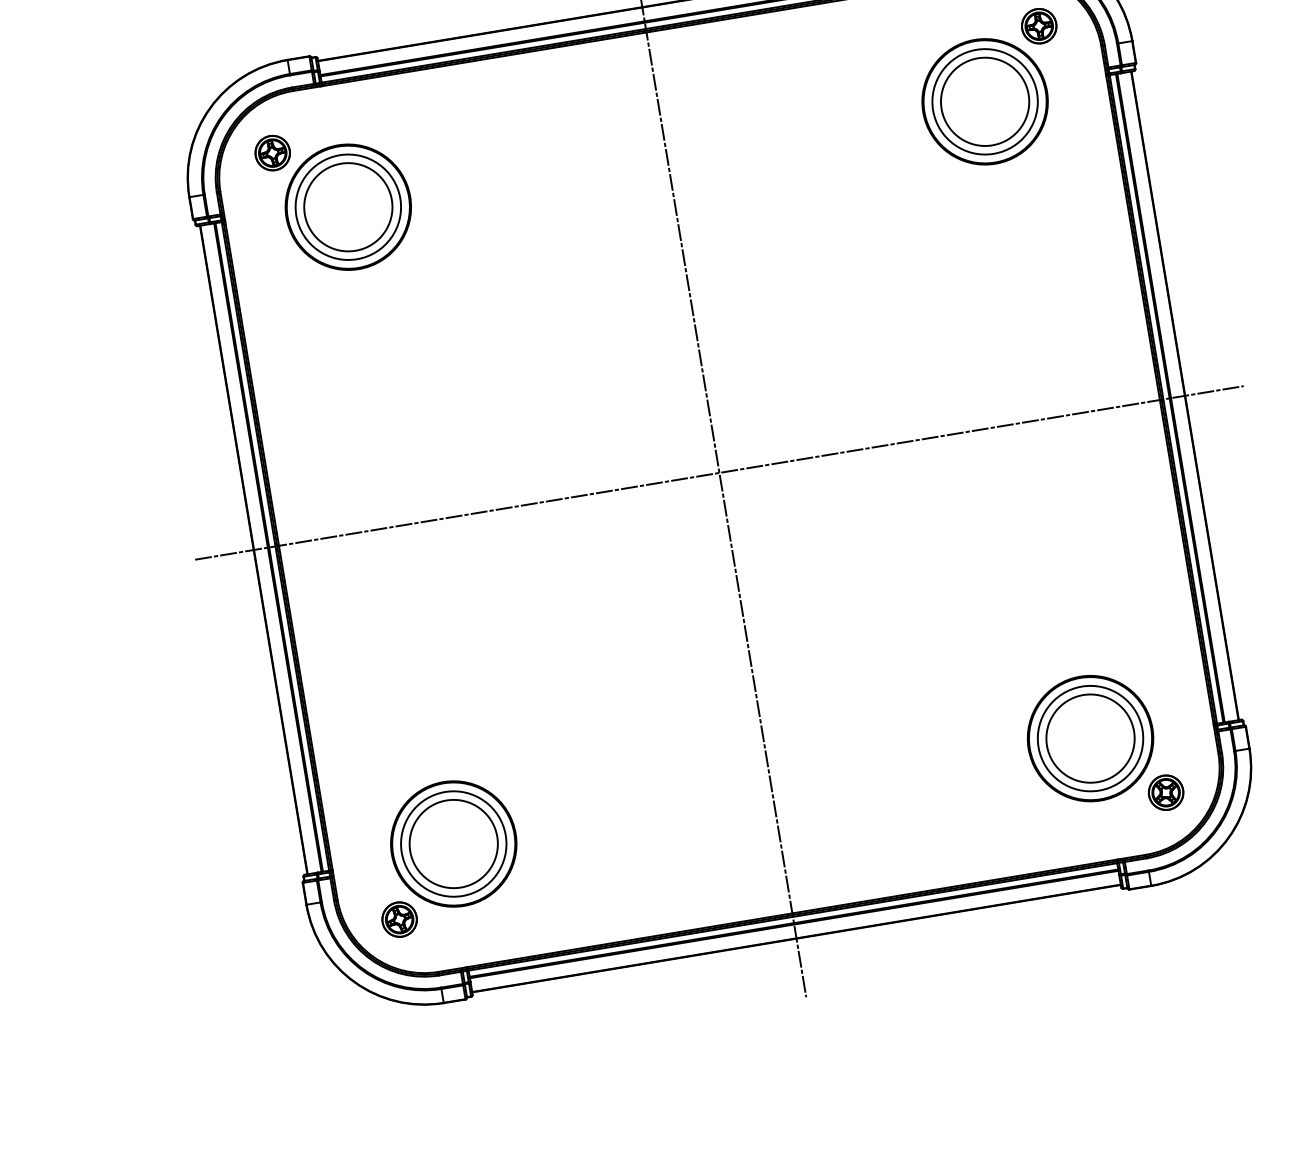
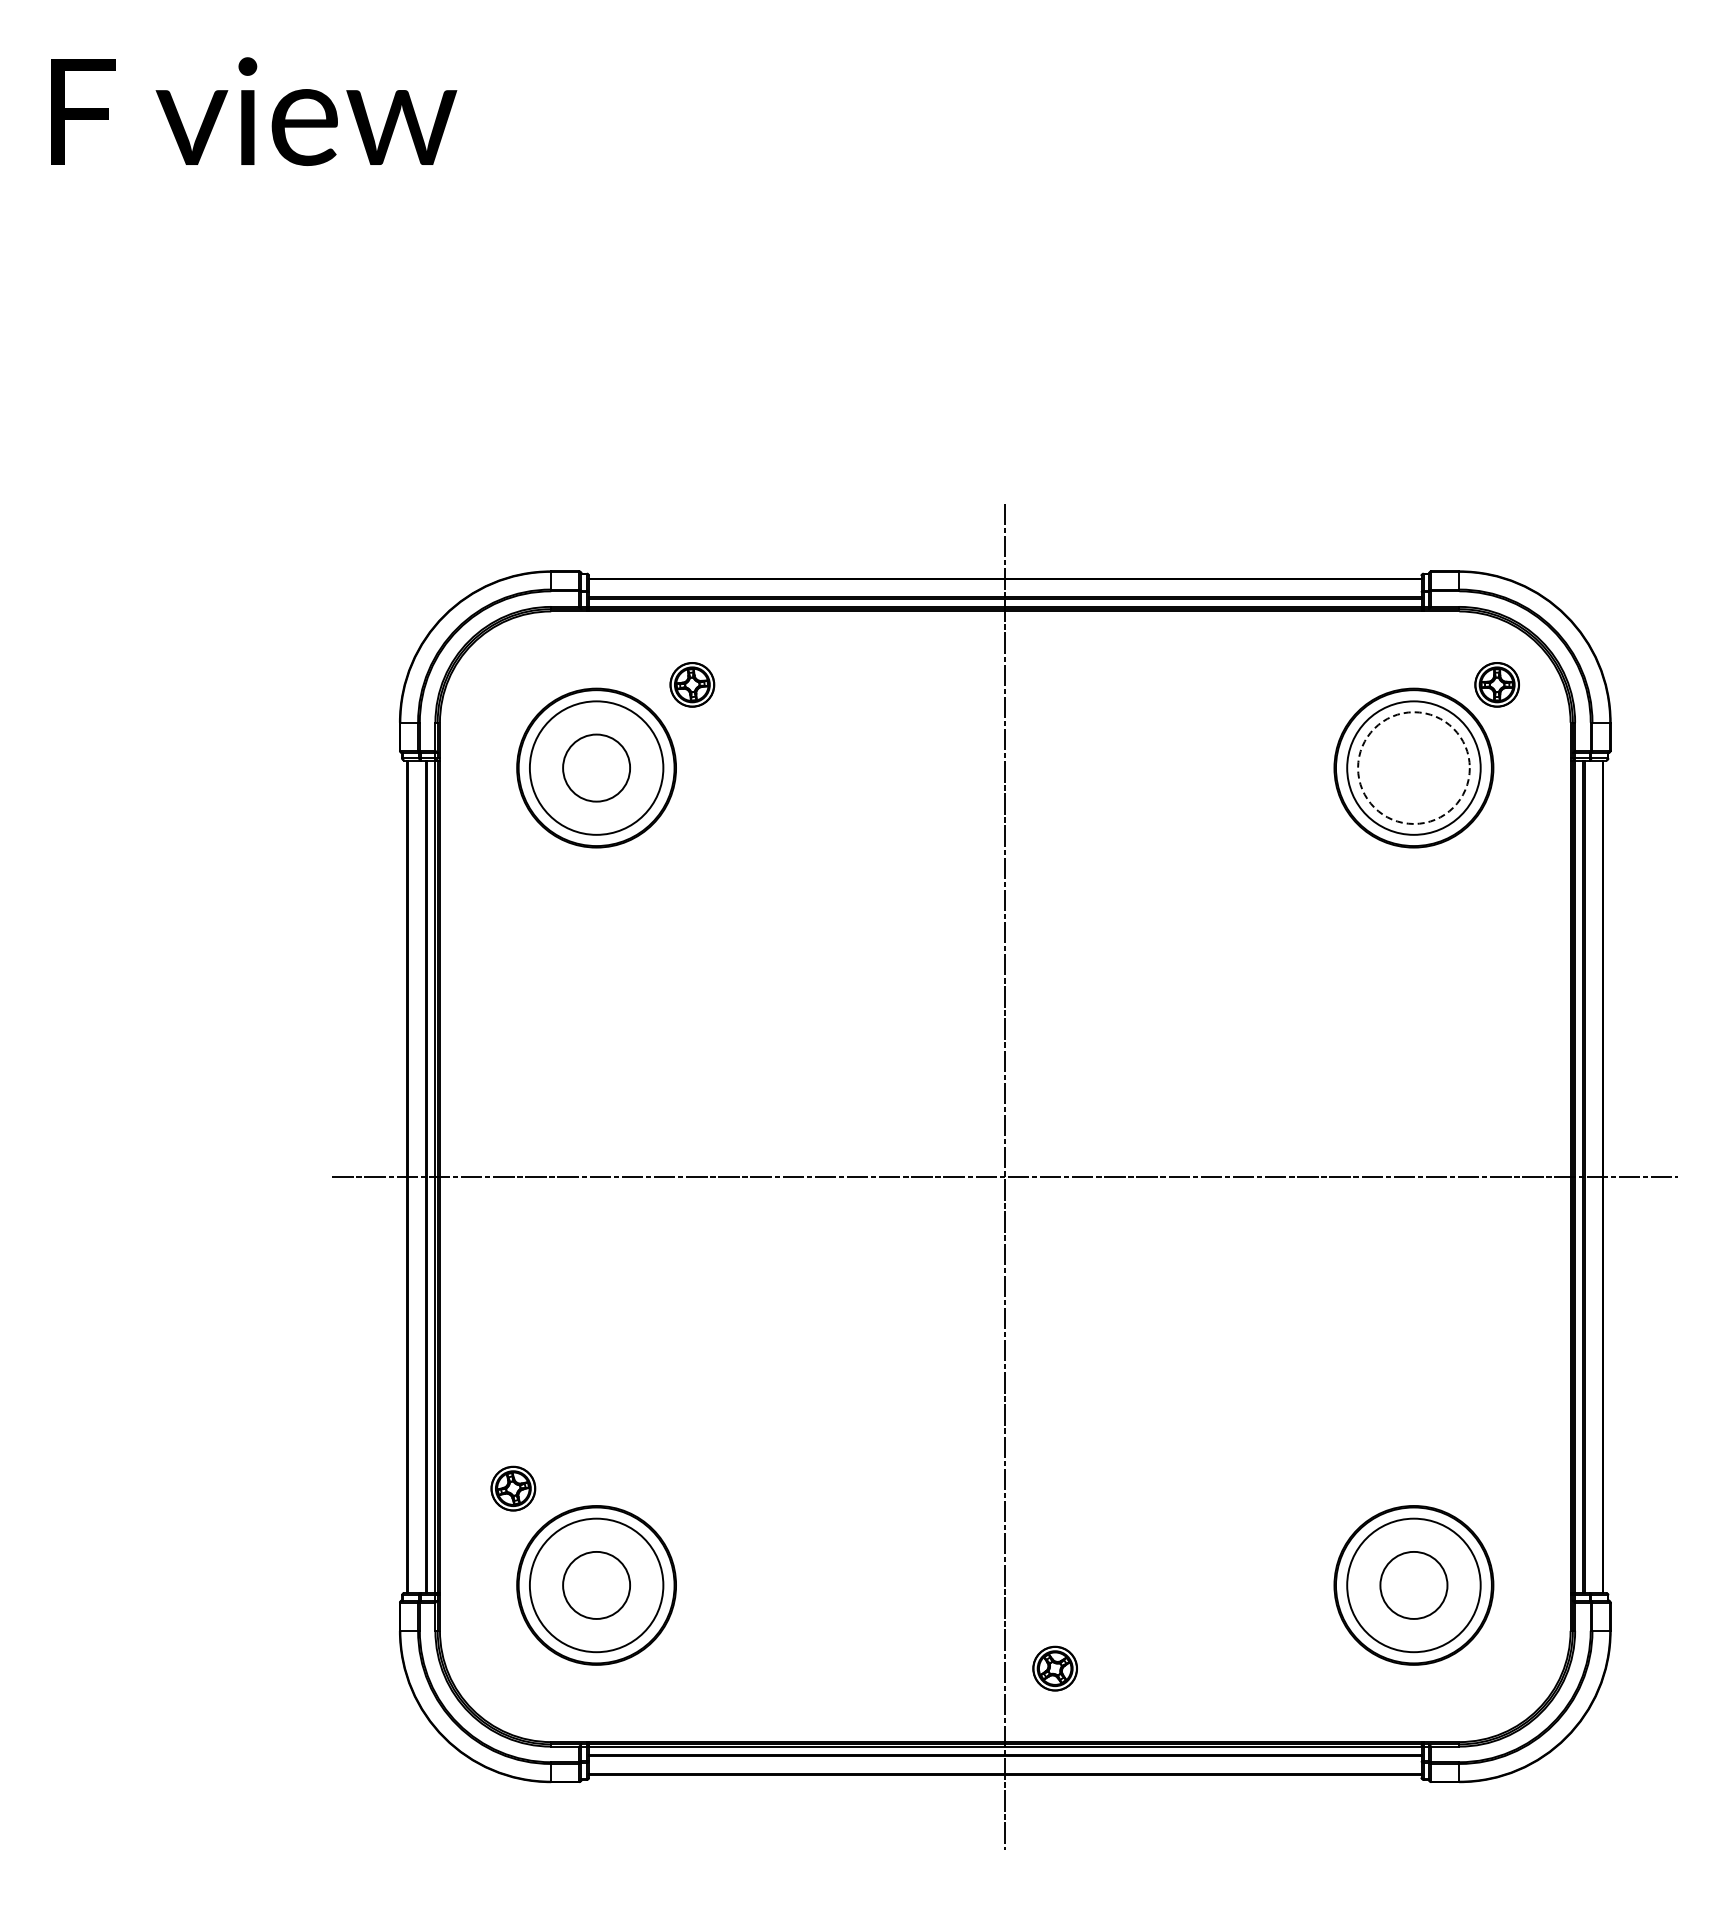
circle: (984, 101) -> (1413, 767), solid -> dashed
part: (272, 152) -> (692, 684), moved
circle: (348, 206) -> (596, 767), size x0.6
circle: (1090, 738) -> (1413, 1585), size x0.6
part: (1165, 792) -> (1054, 1668), moved
circle: (453, 844) -> (596, 1585), size x0.6
part: (399, 919) -> (513, 1488), moved

